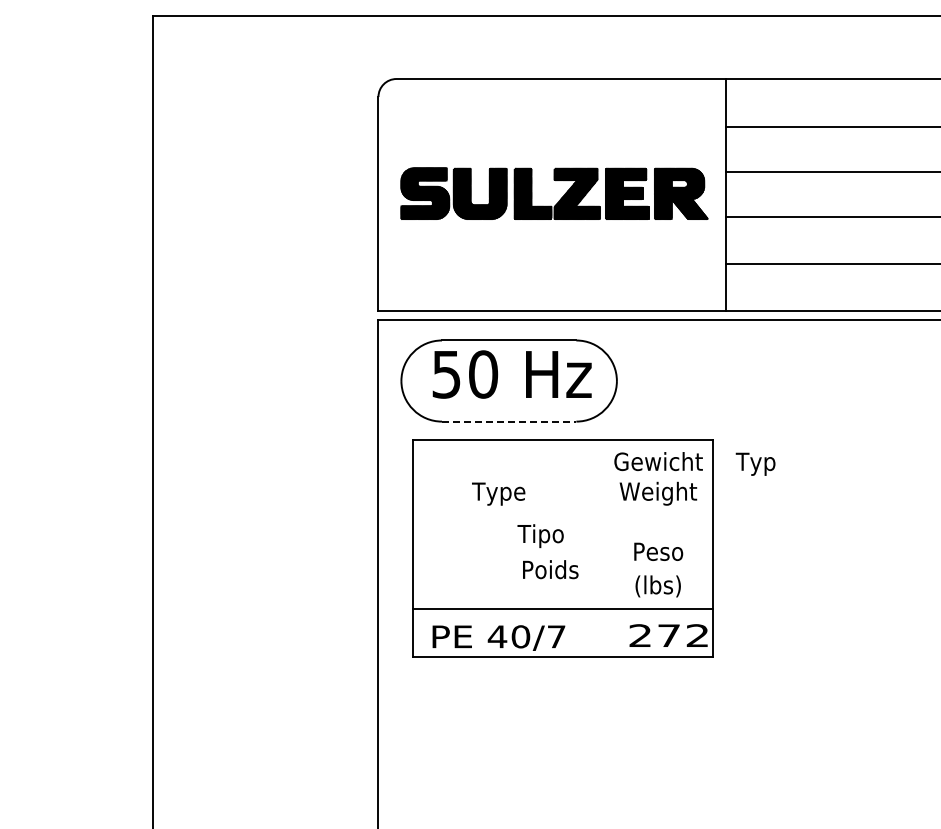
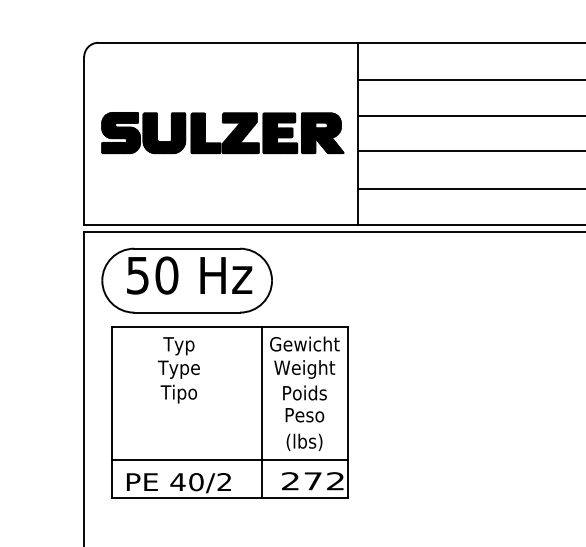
line: (509, 421) -> (187, 312), dashed -> solid
text: (755, 463) -> (178, 345), moved
text: (540, 536) -> (178, 394), moved
line: (604, 548) -> (262, 412), added
text: (550, 569) -> (304, 392), moved
text: (556, 636) -> (224, 481), 40/7 -> 40/2

